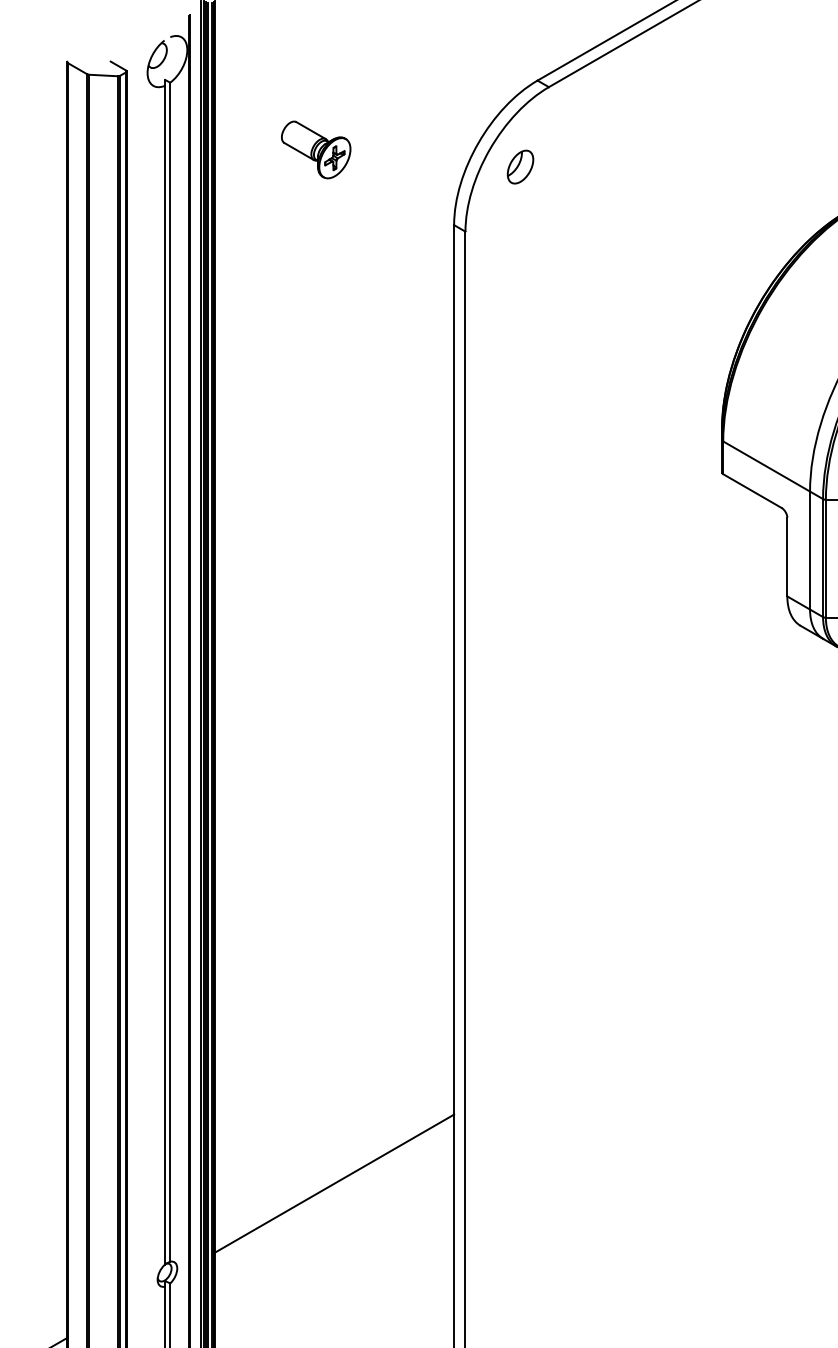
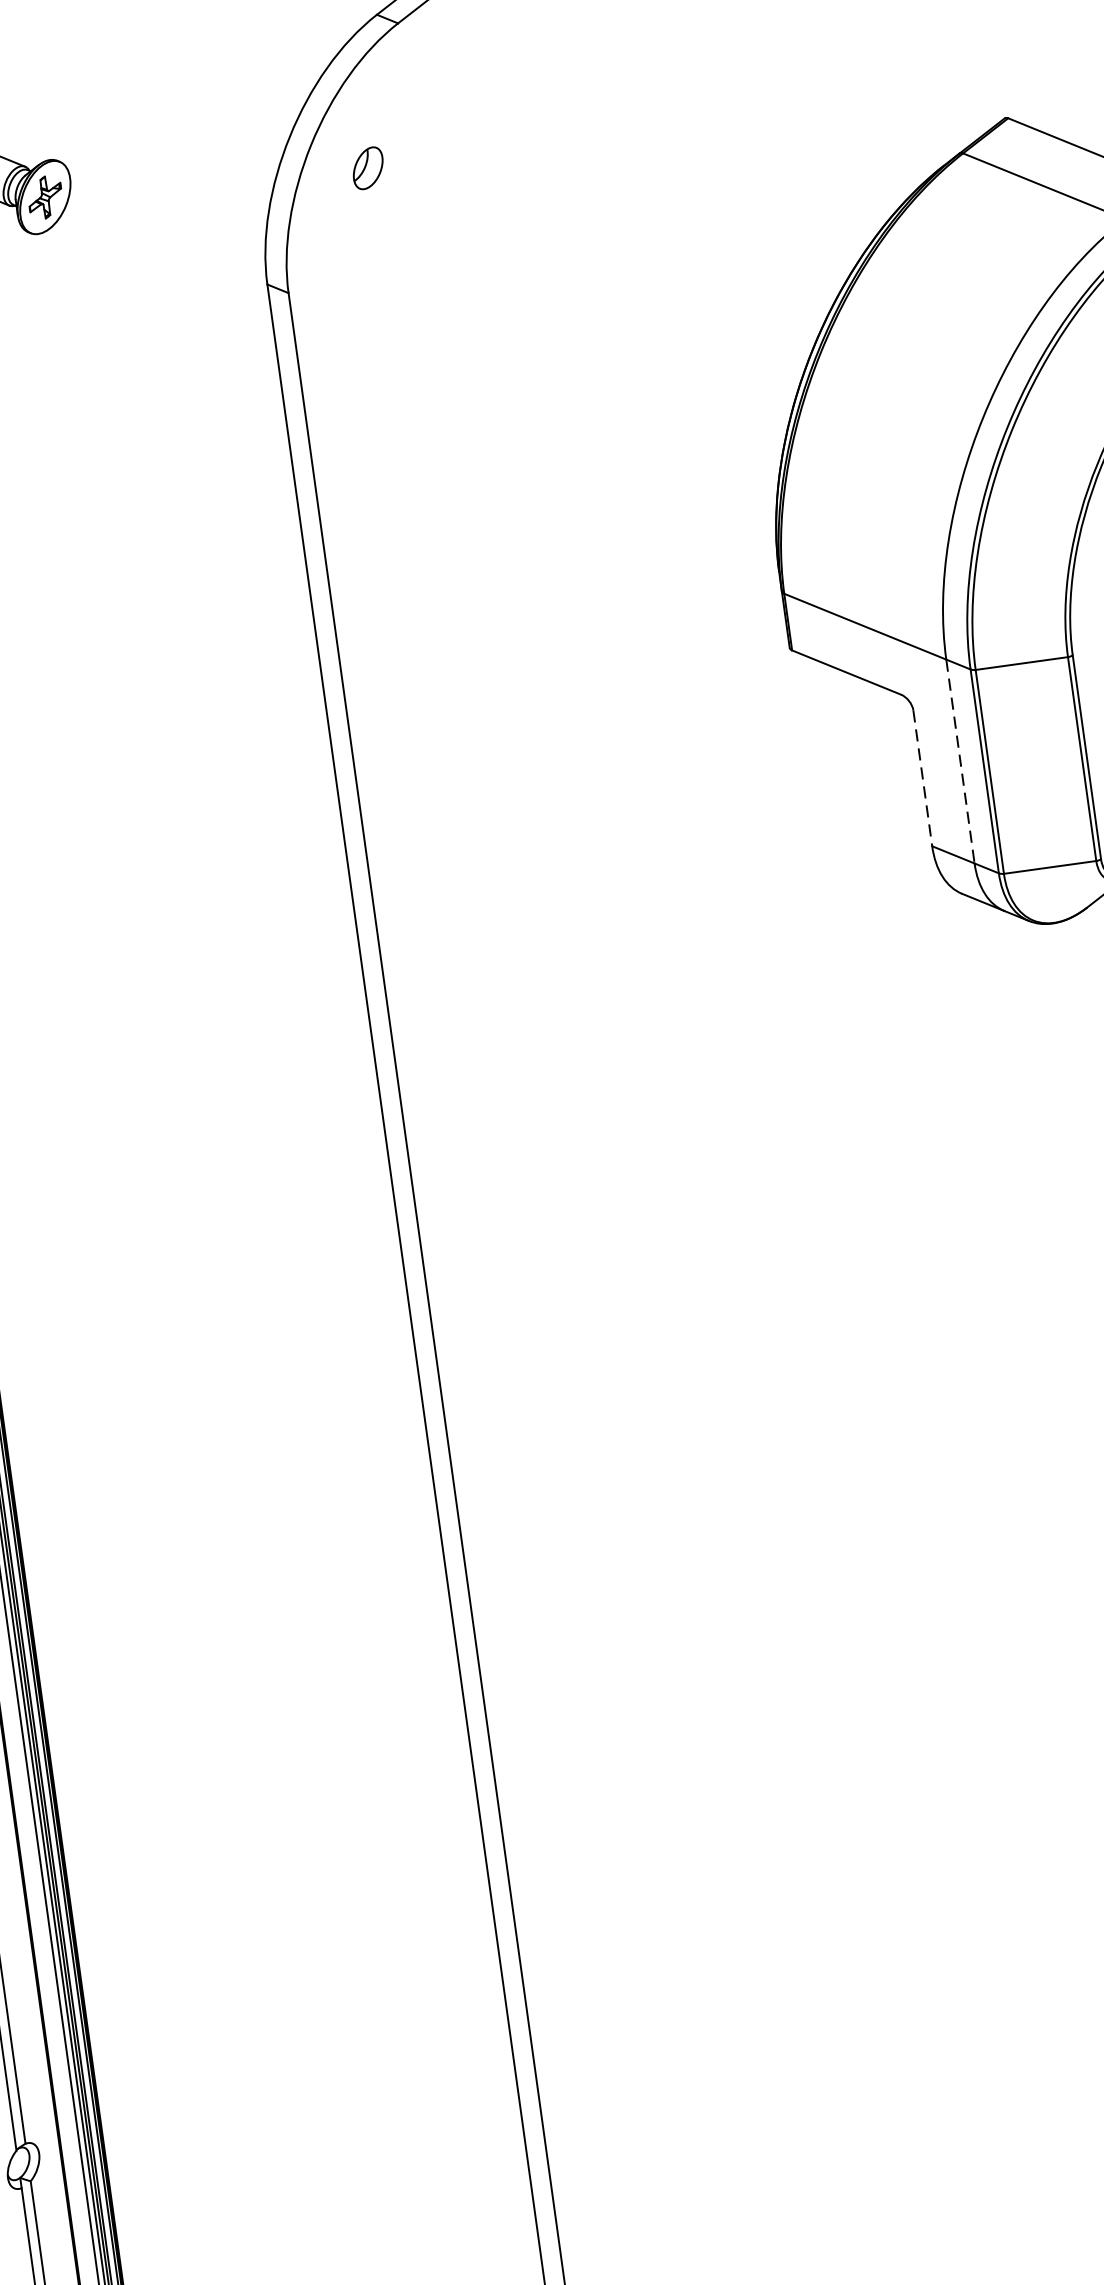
part: (520, 166) -> (368, 167), size x0.7
line: (810, 550) -> (961, 761), solid -> dashed
line: (787, 557) -> (923, 778), solid -> dashed
line: (334, 1183) -> (290, 1969), removed

